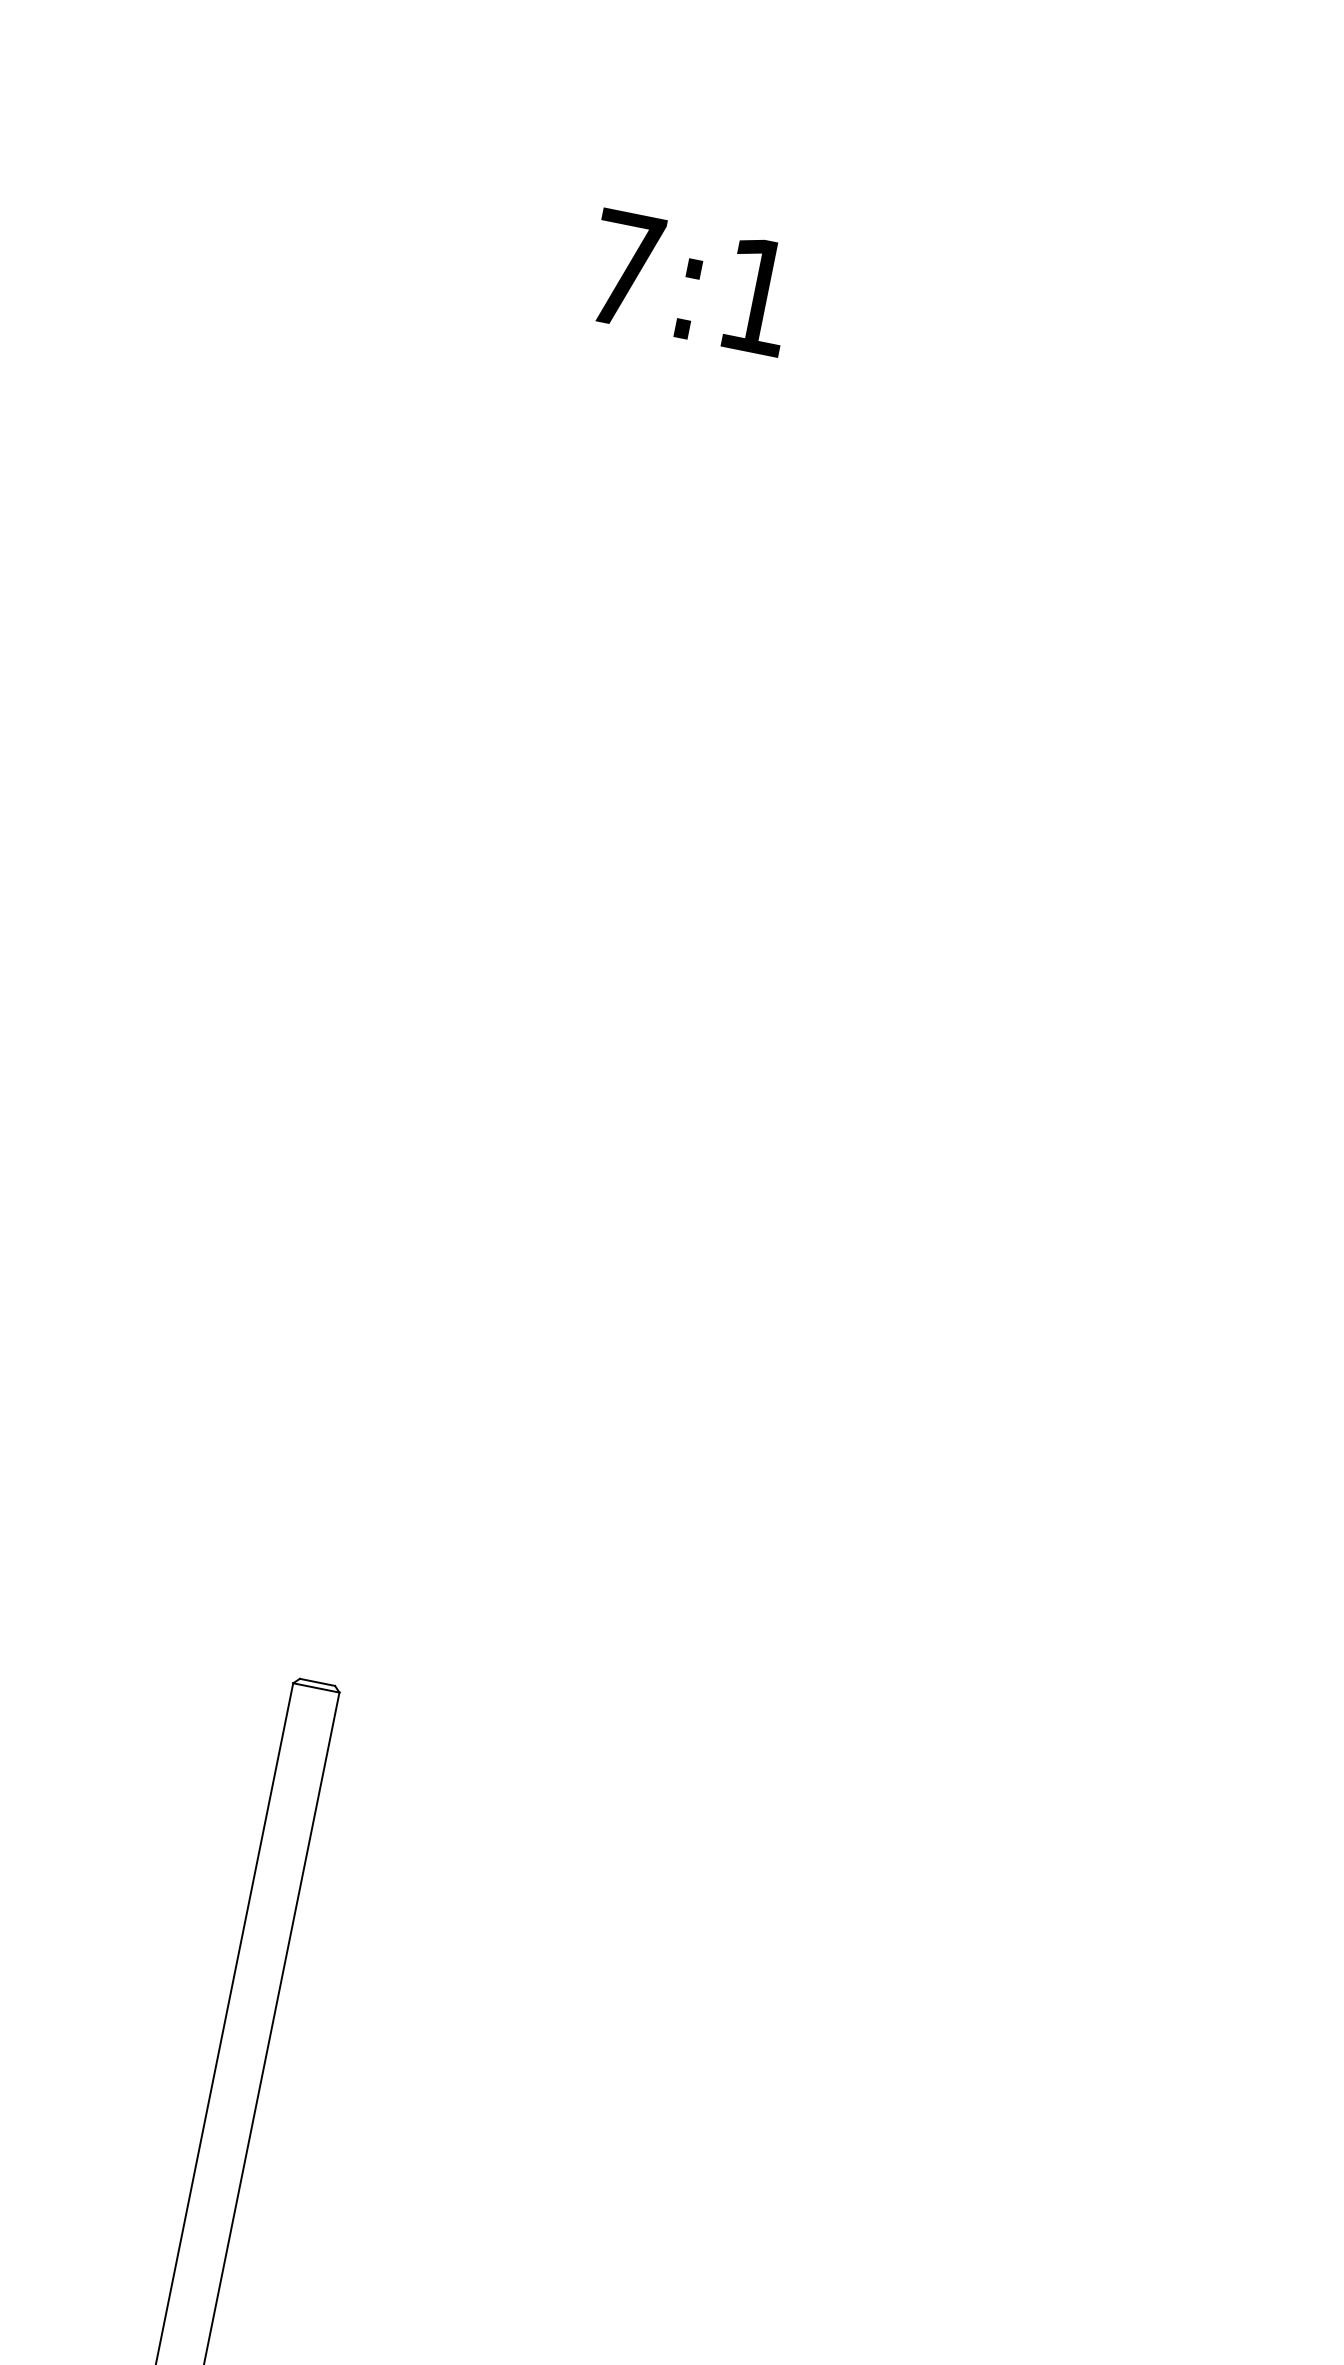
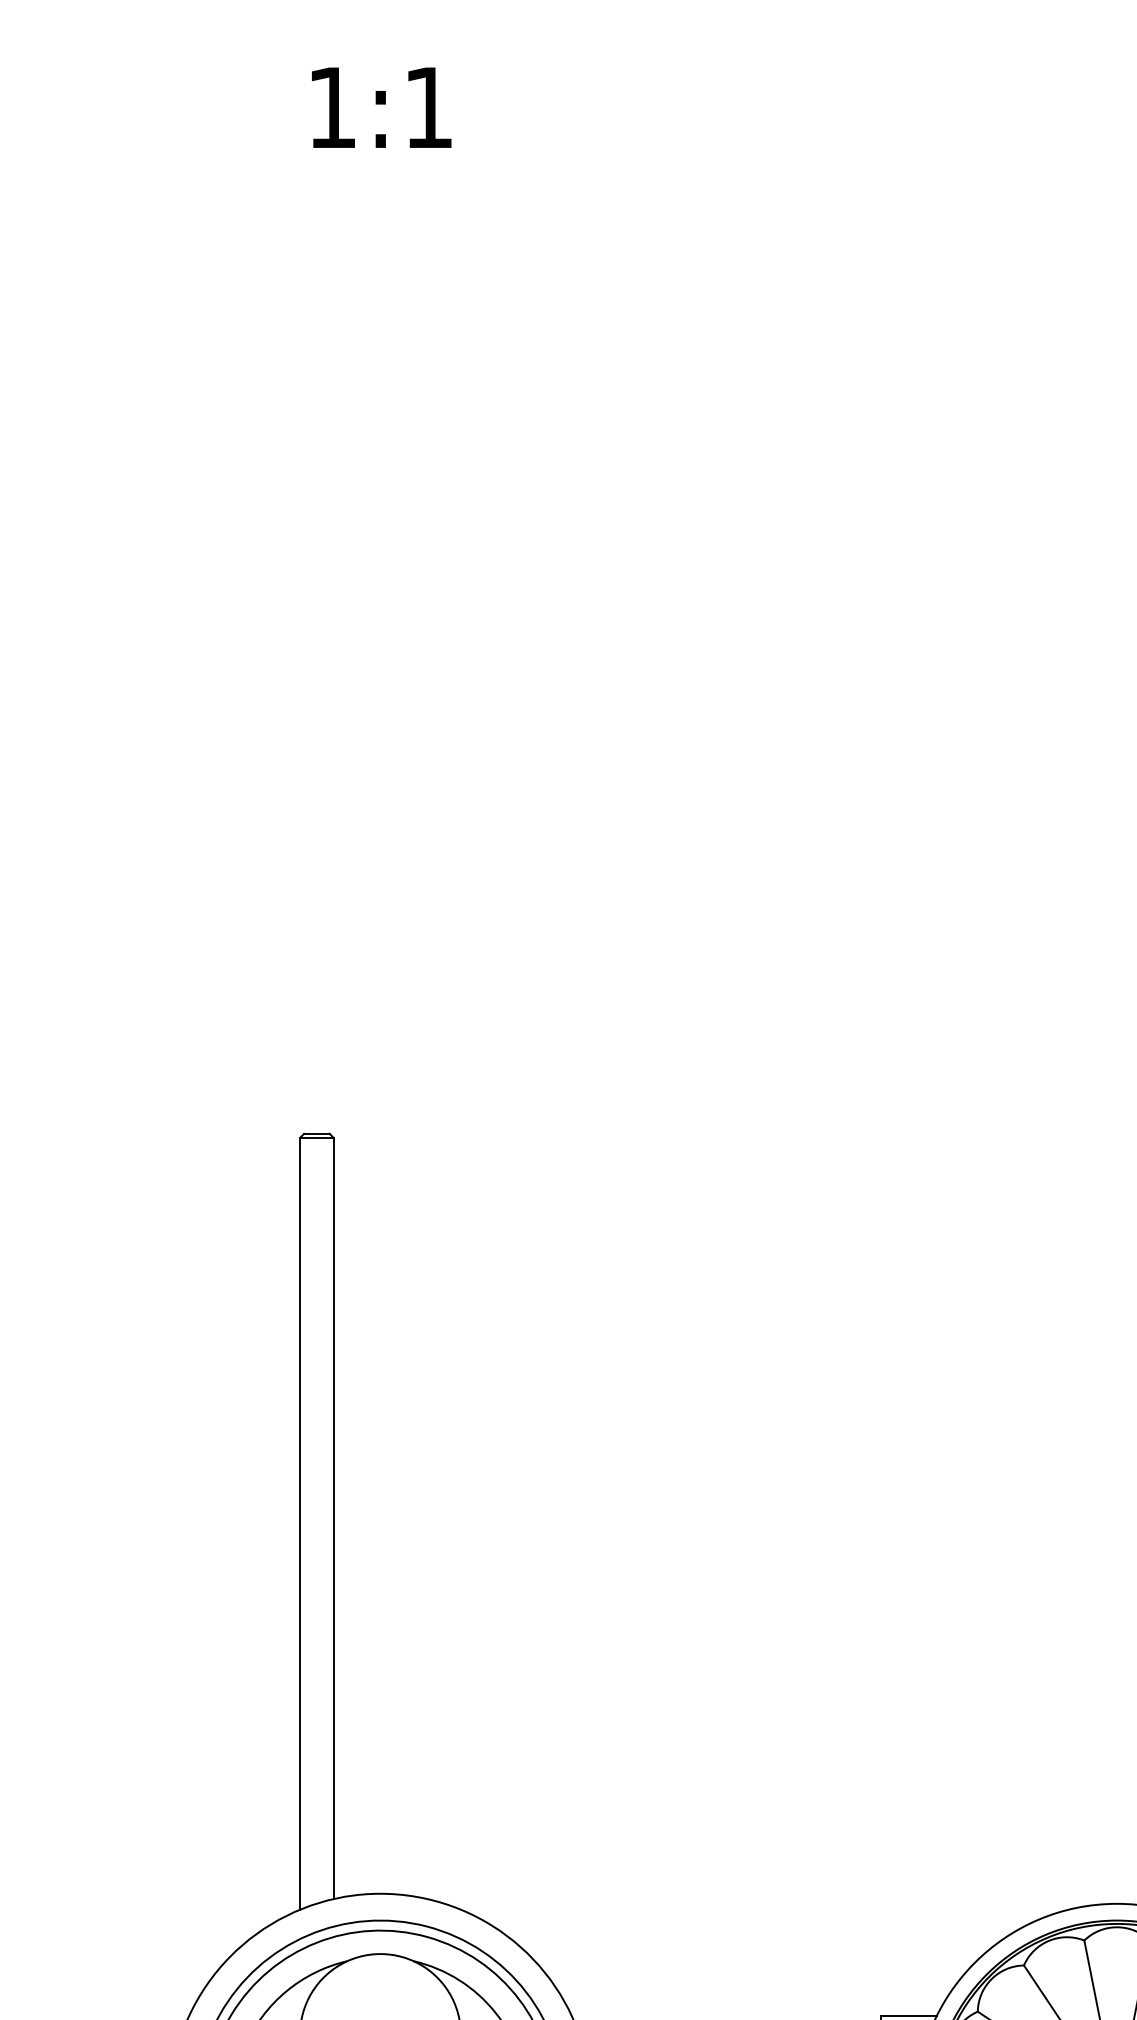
text: (624, 269) -> (332, 107), 7:1 -> 1:1

